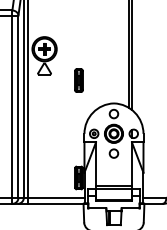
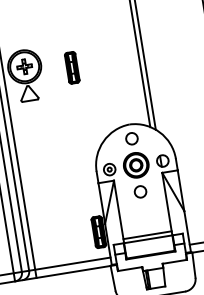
part: (78, 80) -> (71, 67), moved

